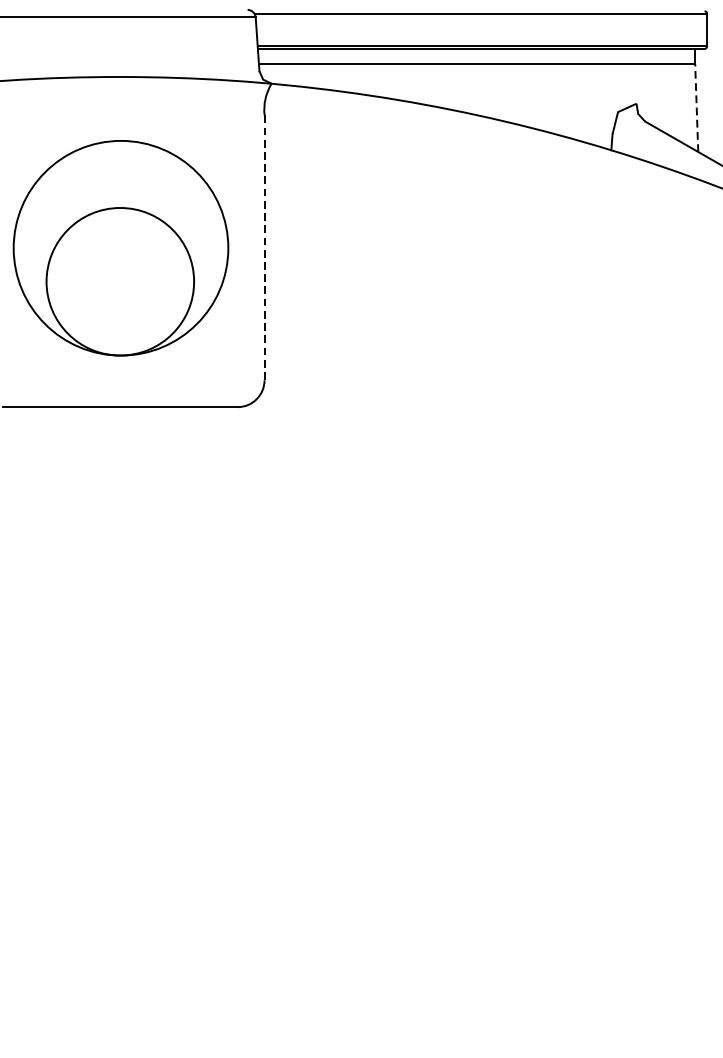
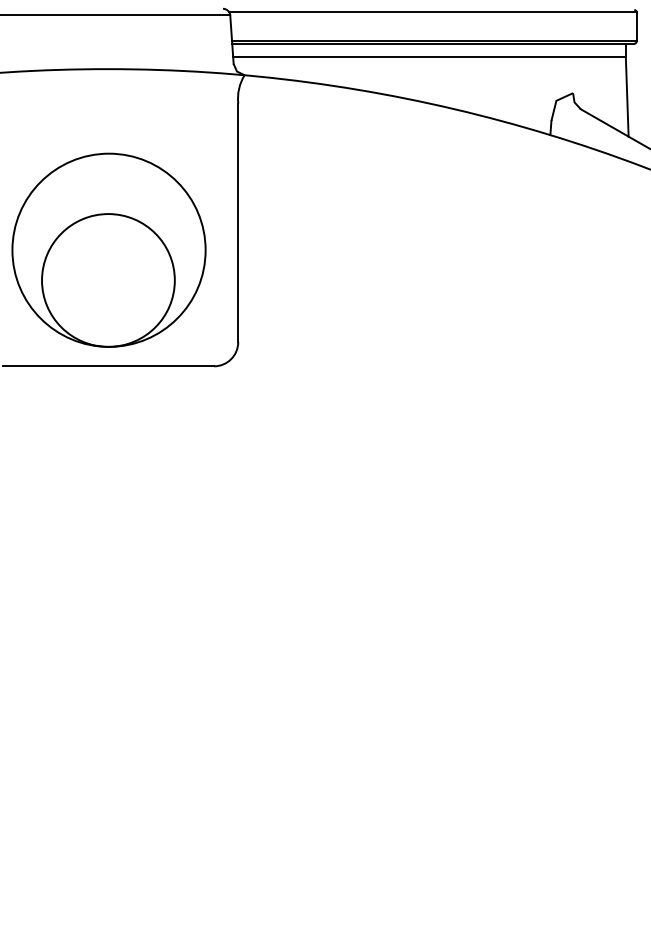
line: (697, 107) -> (627, 96), dashed -> solid
part: (120, 247) -> (108, 249), moved
line: (264, 248) -> (238, 223), dashed -> solid

